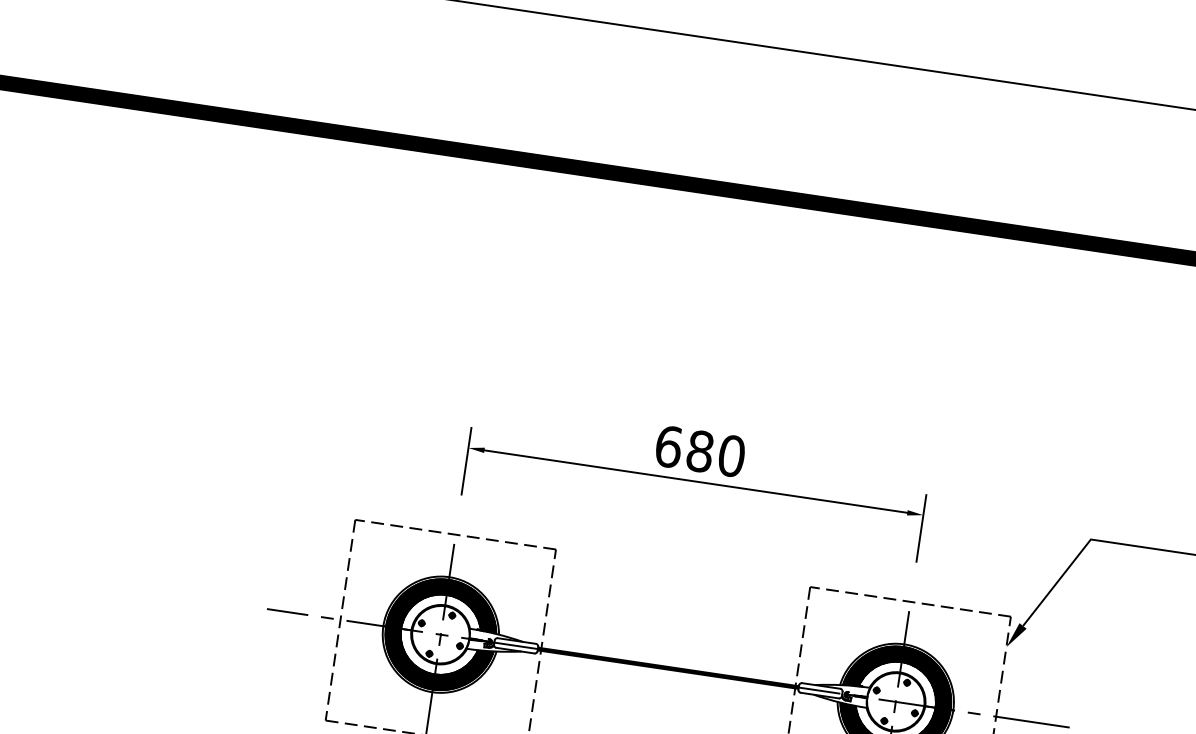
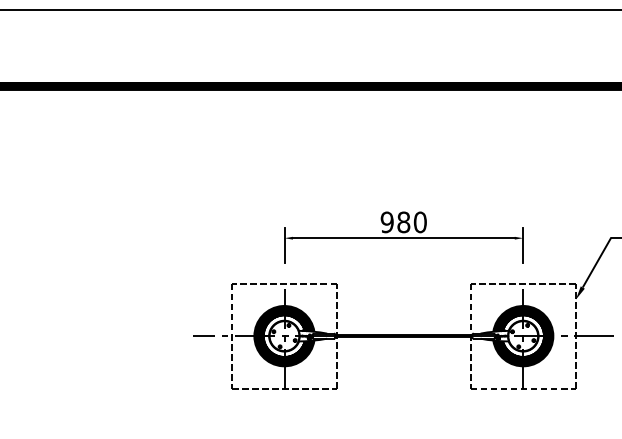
text: (667, 446) -> (386, 222), 680 -> 980

